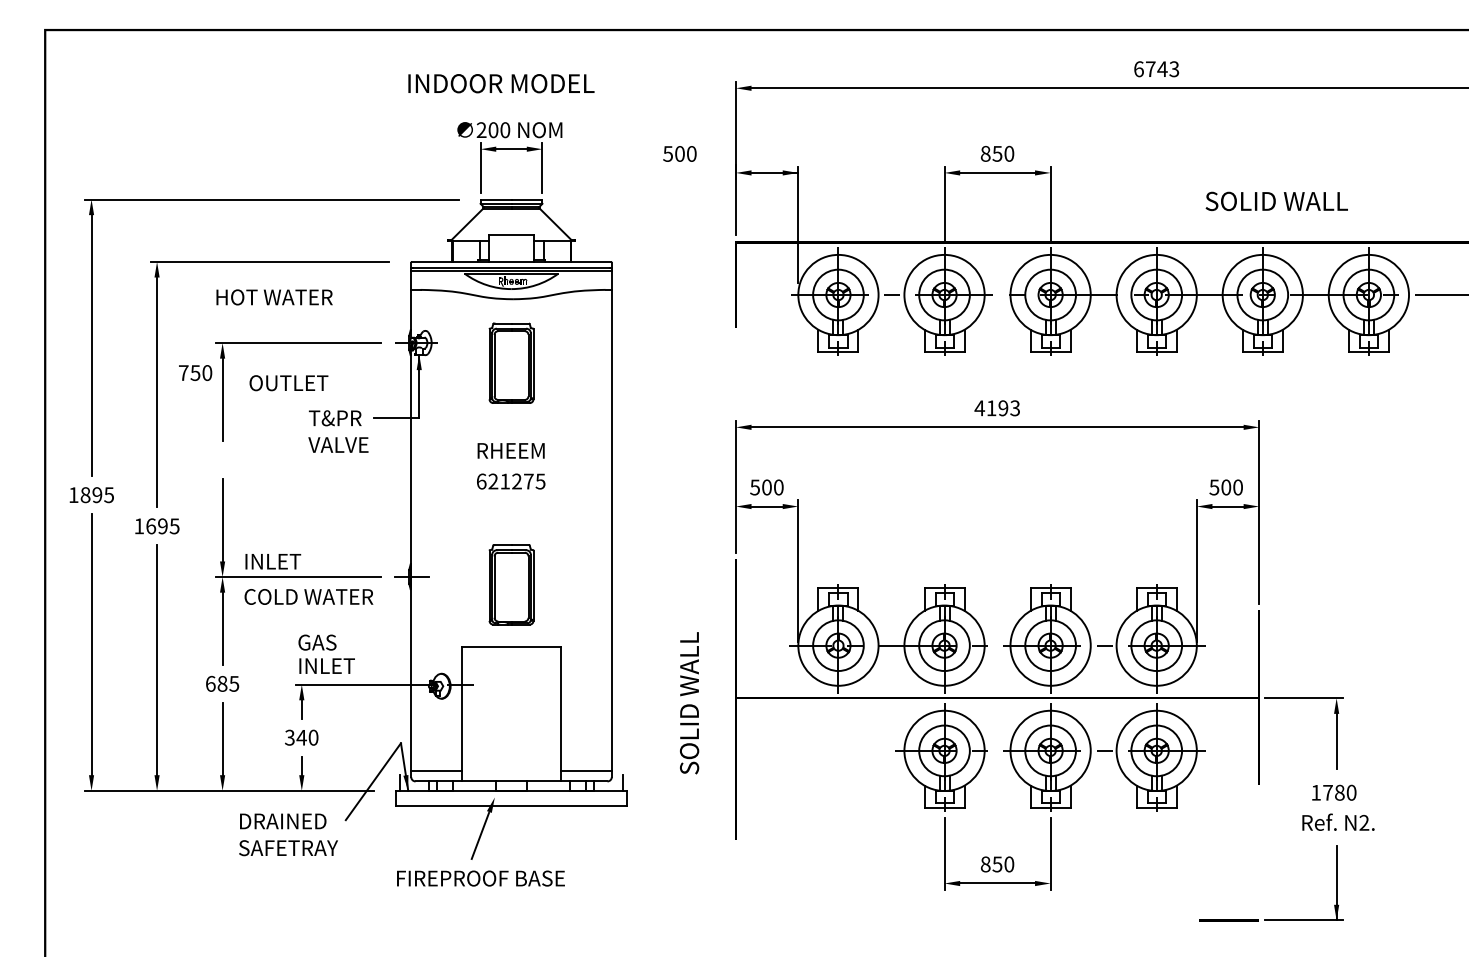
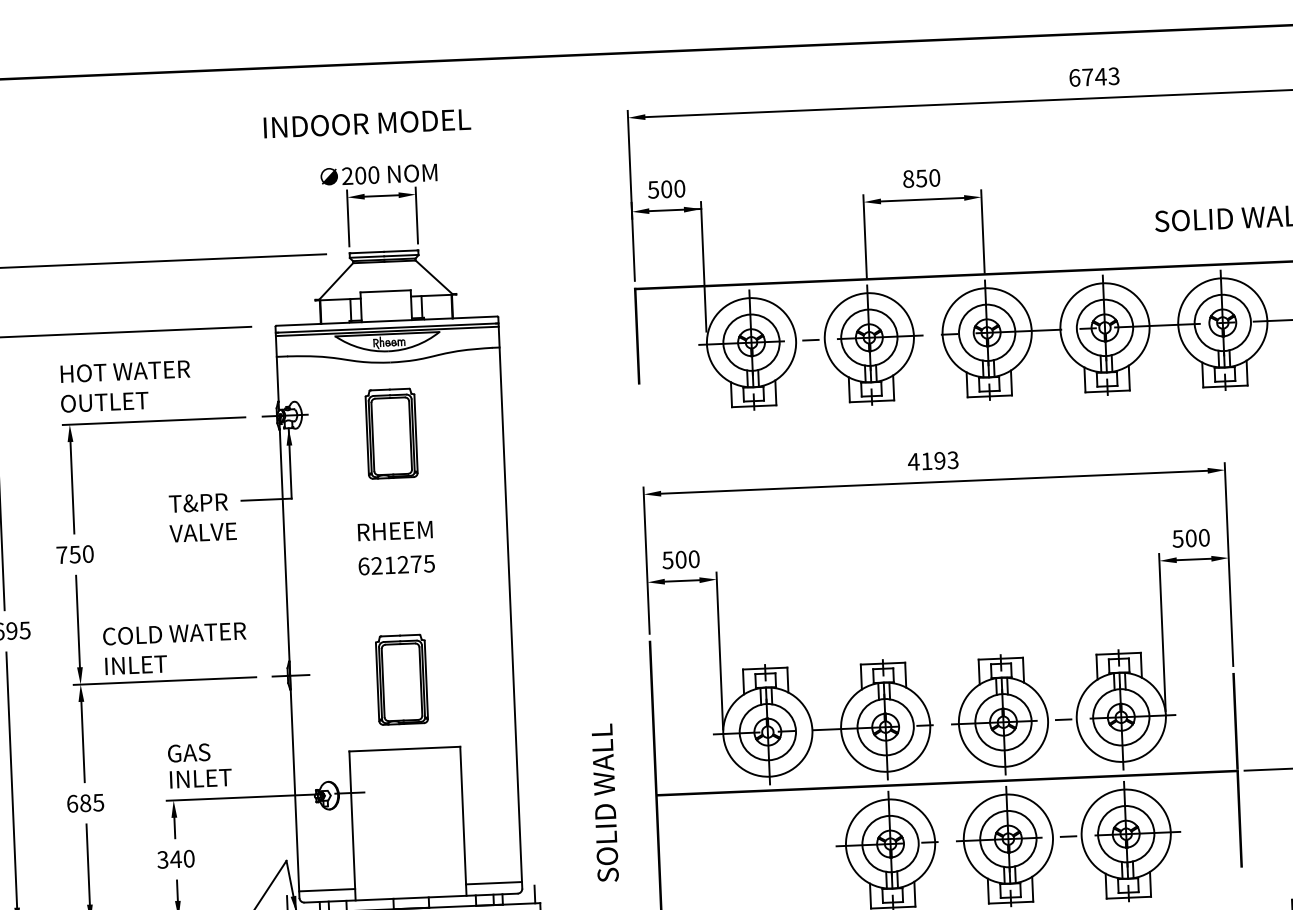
text: (679, 153) -> (666, 188), moved
text: (195, 372) -> (75, 554), moved
text: (288, 383) -> (104, 402), moved
text: (308, 596) -> (174, 633), moved

